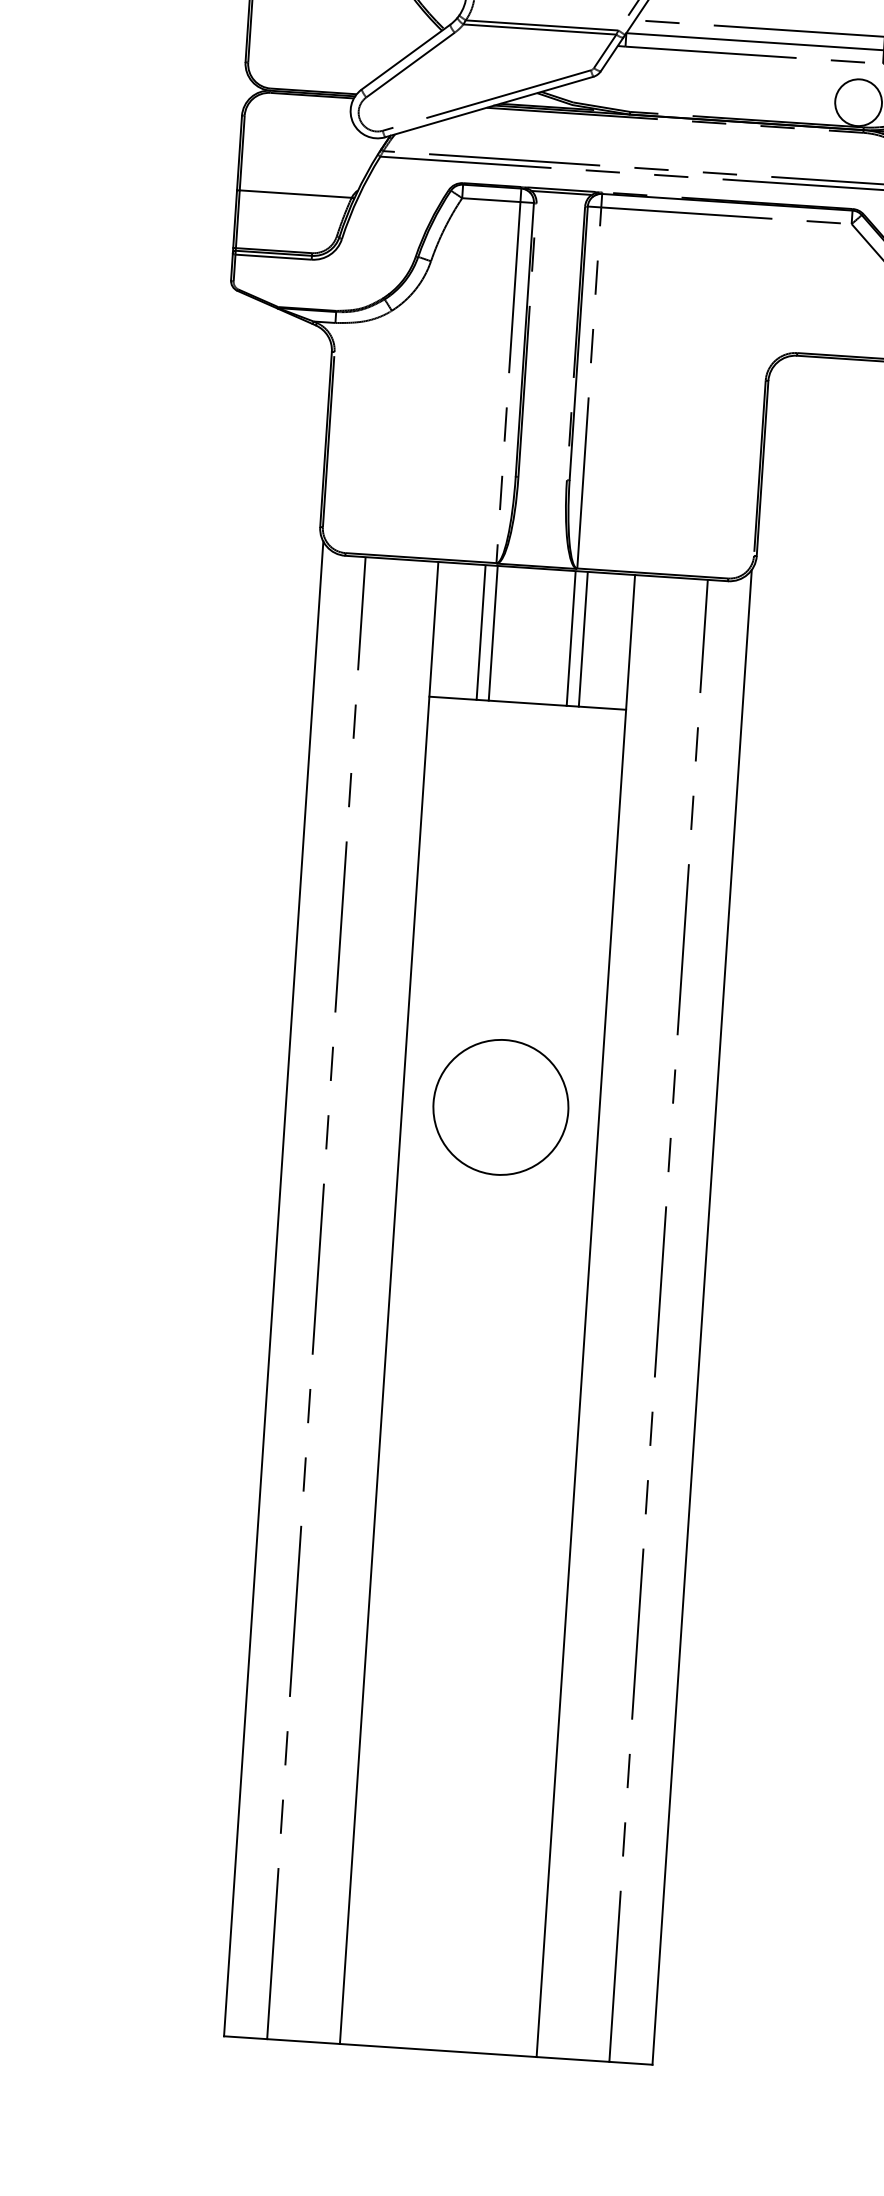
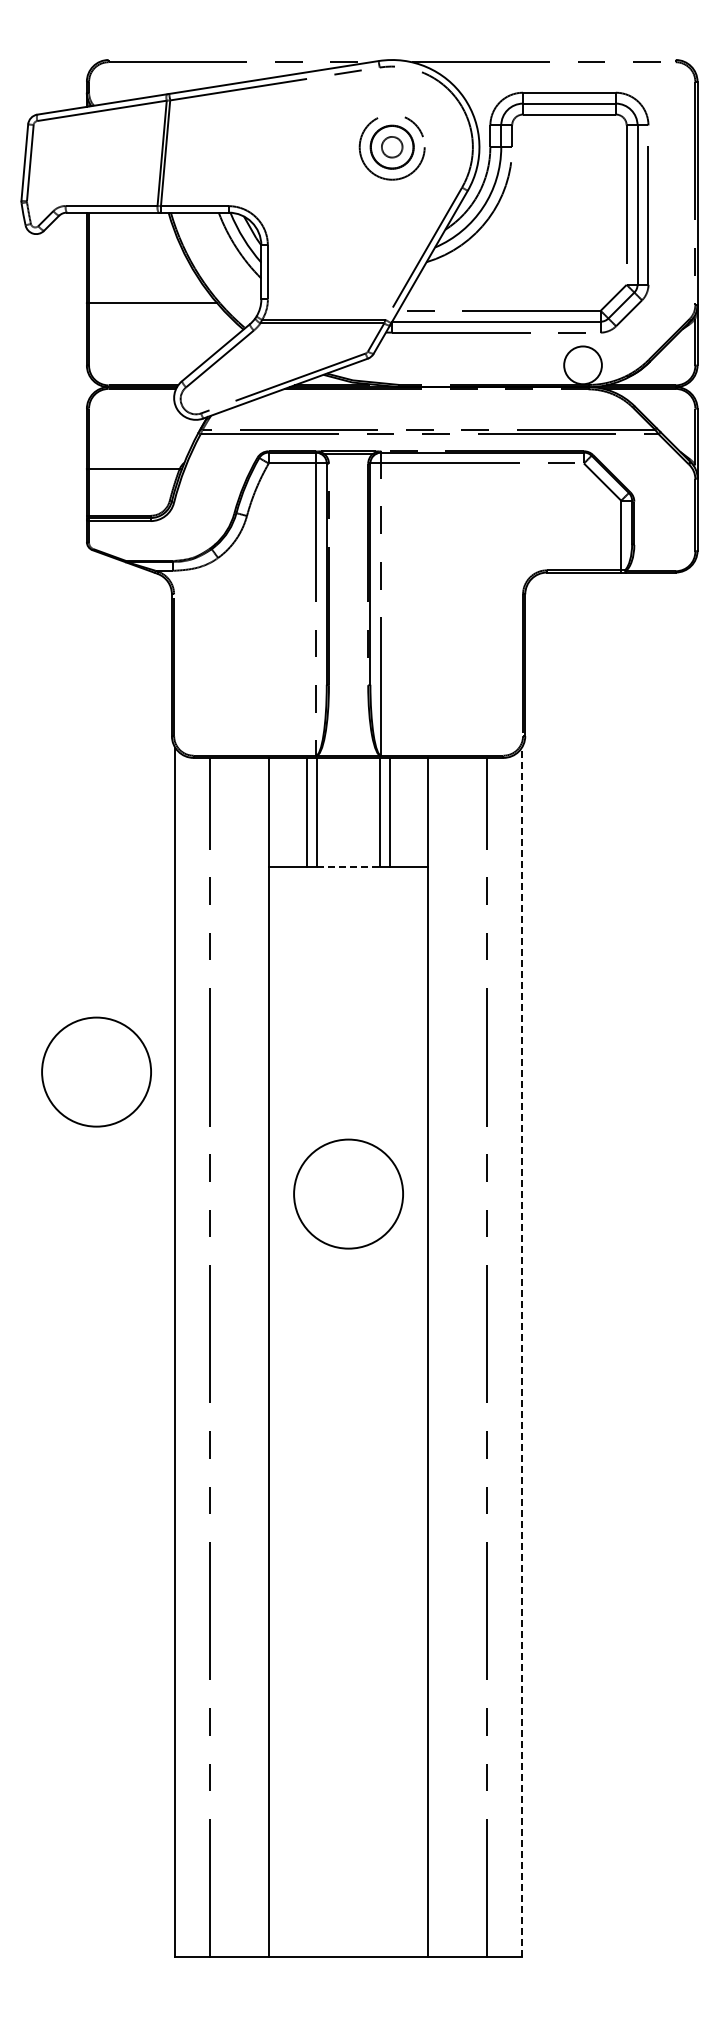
line: (527, 702) -> (348, 866), solid -> dashed
circle: (199, 935) -> (96, 1071), added
line: (701, 1317) -> (521, 1352), solid -> dashed

